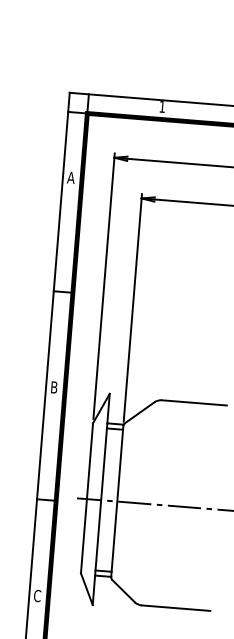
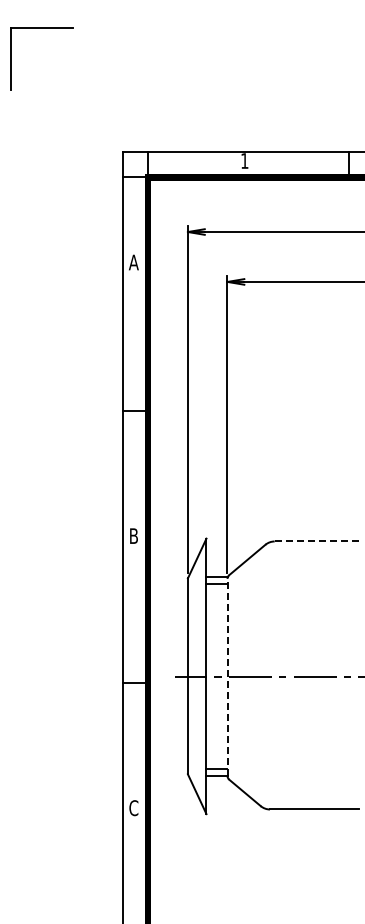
line: (193, 402) -> (316, 541), solid -> dashed
line: (117, 501) -> (227, 677), solid -> dashed

